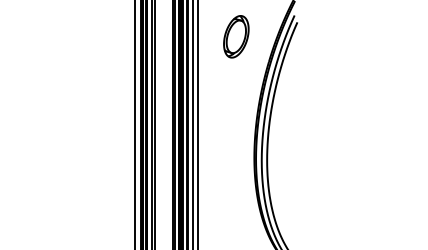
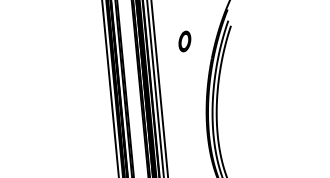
part: (236, 36) -> (184, 41), size x0.6

